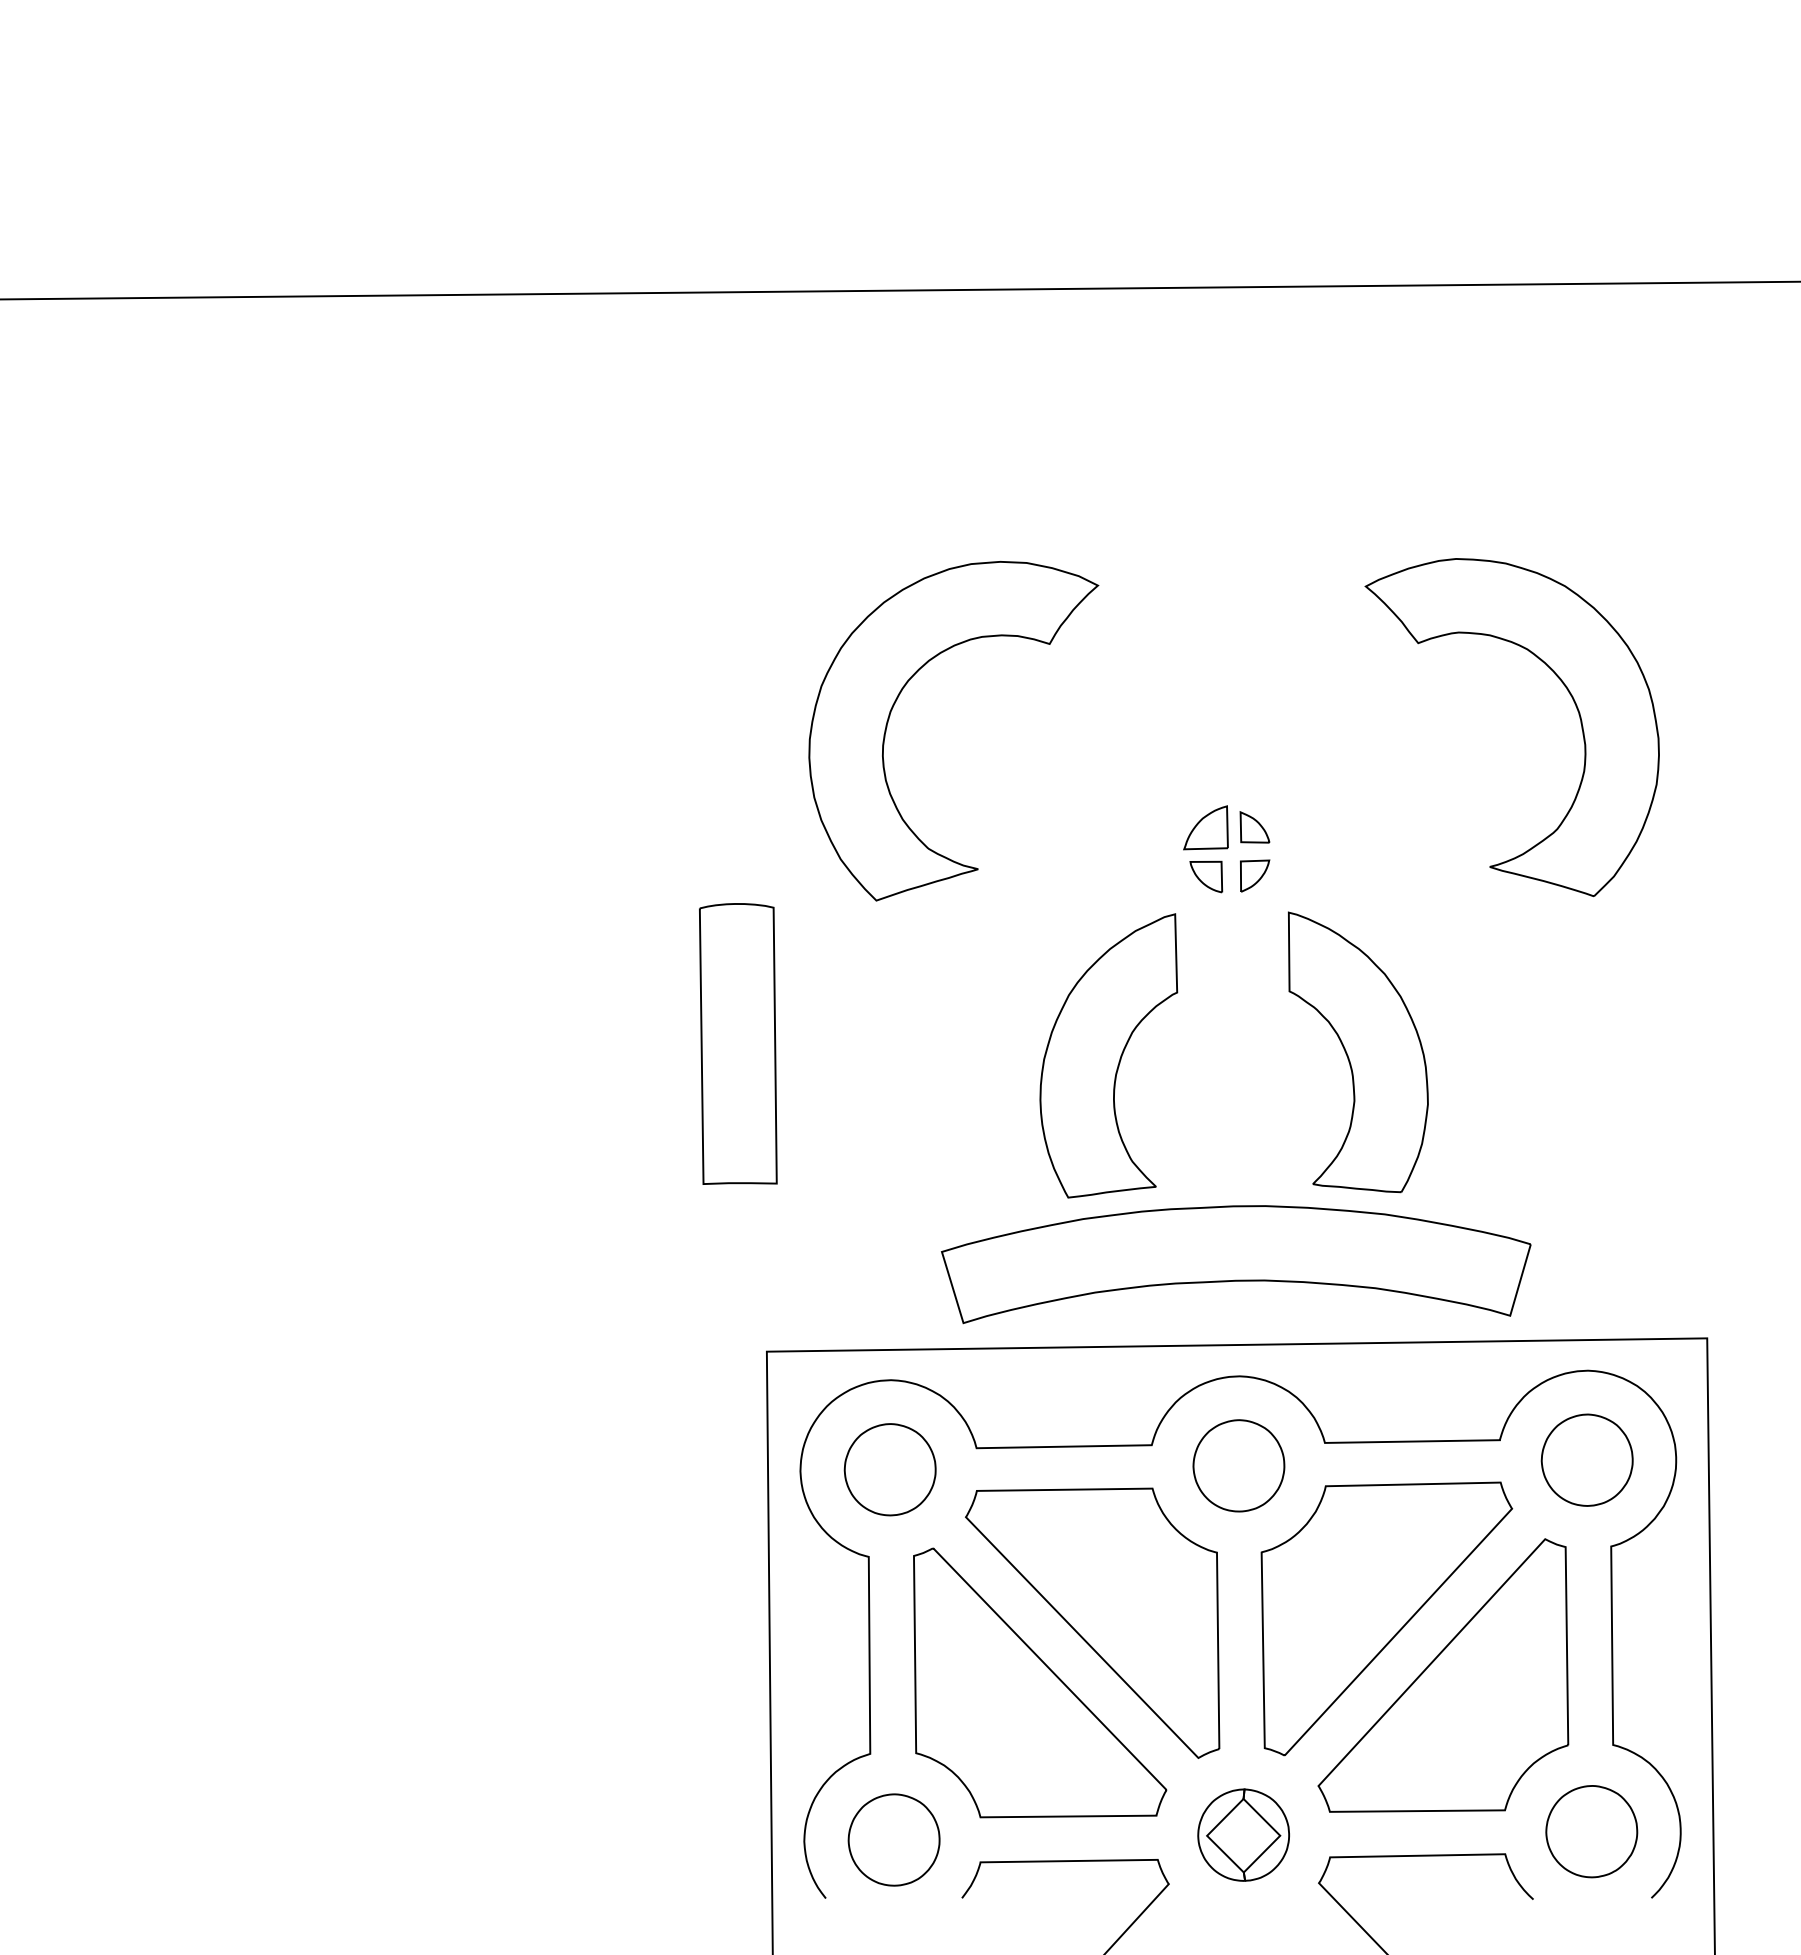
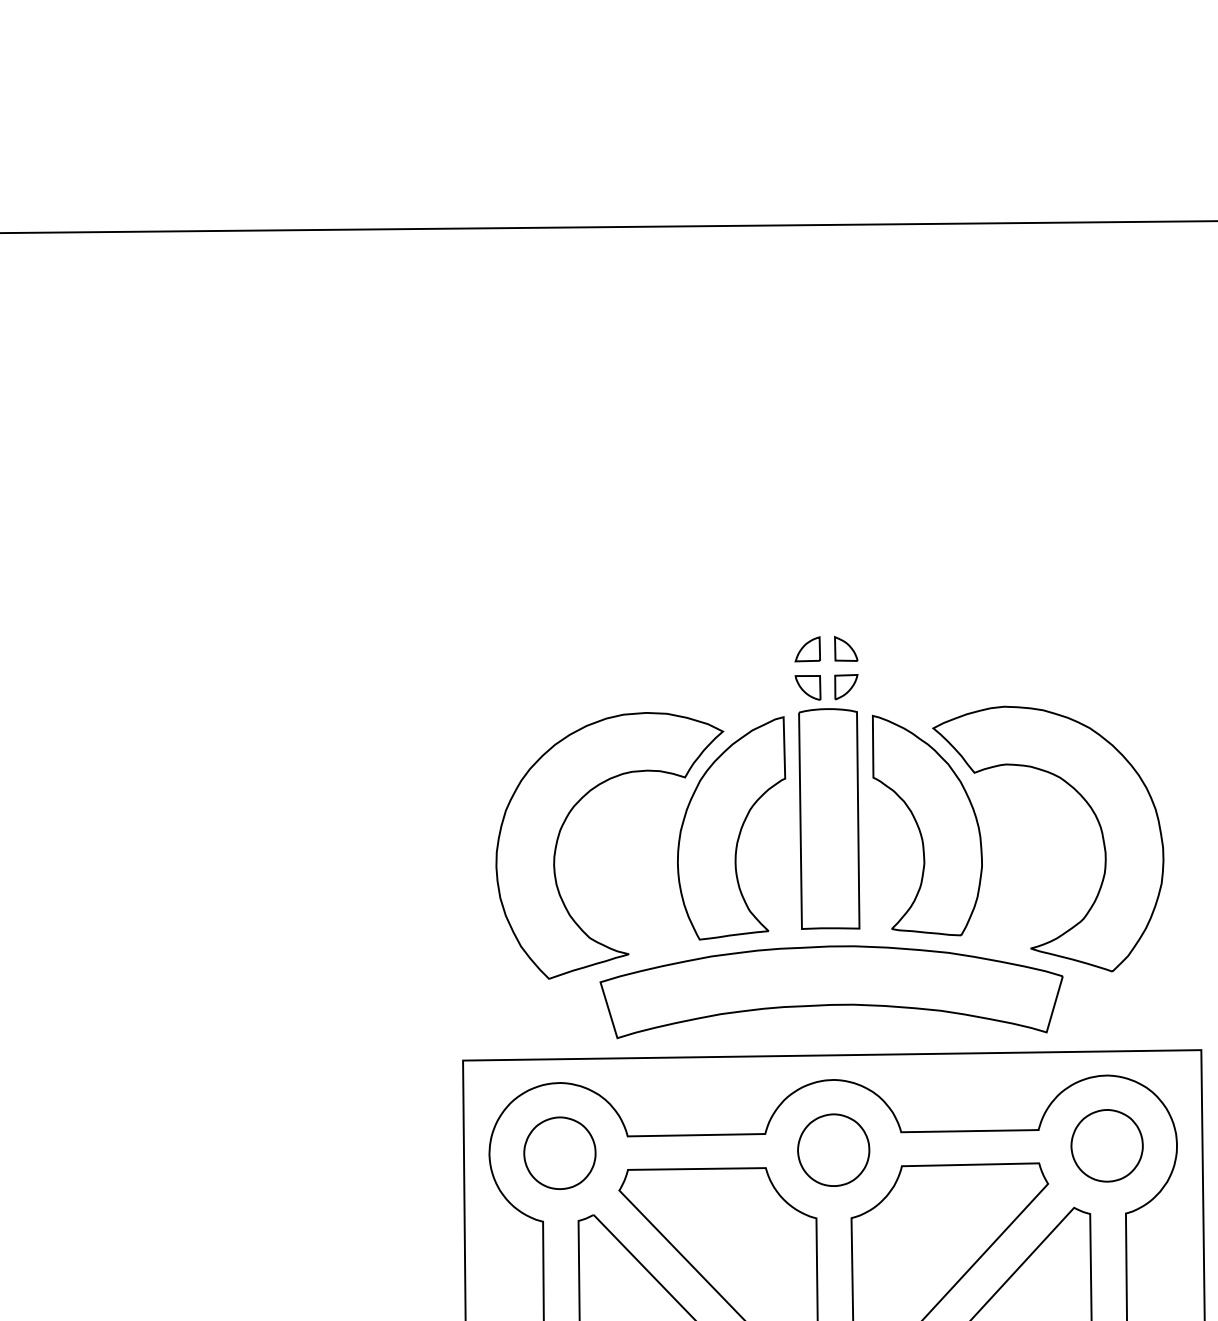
part: (1569, 694) -> (1093, 813), moved
part: (899, 696) -> (567, 818), moved
part: (1205, 827) -> (807, 649), size x0.71
part: (738, 1043) -> (829, 818), moved

